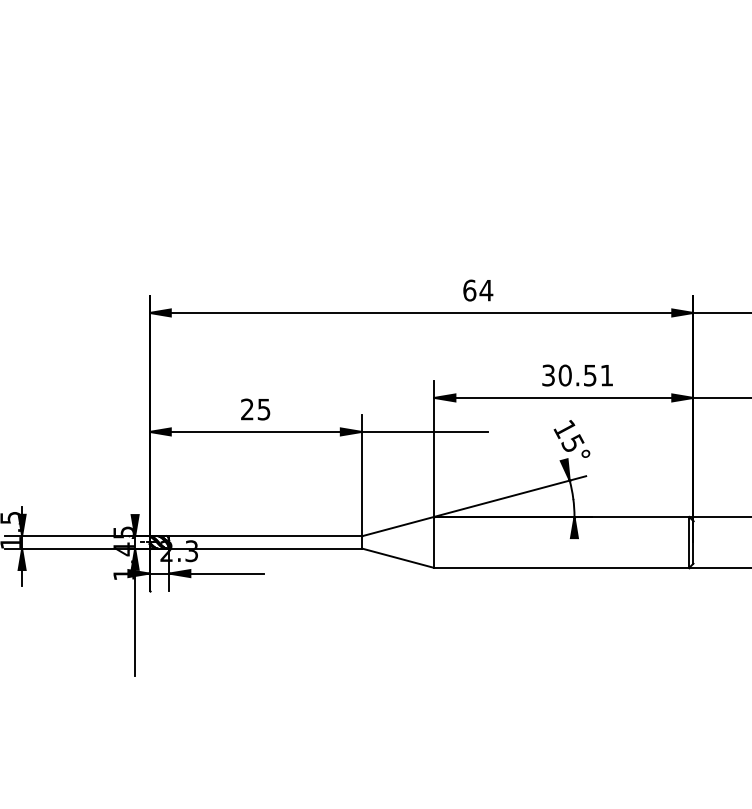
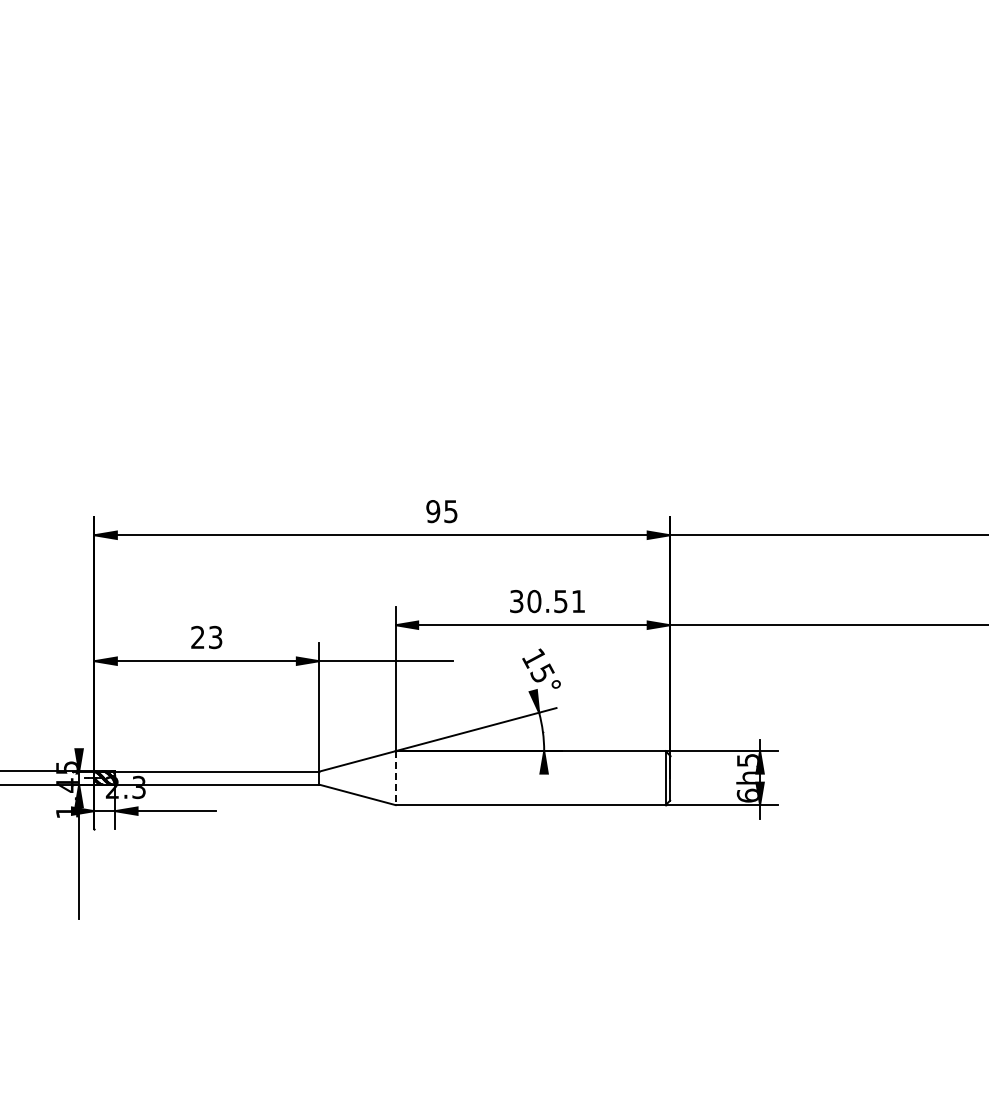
text: (478, 290) -> (442, 511), 64 -> 95
text: (263, 408) -> (215, 636), 25 -> 23
line: (434, 542) -> (395, 778), solid -> dashed

